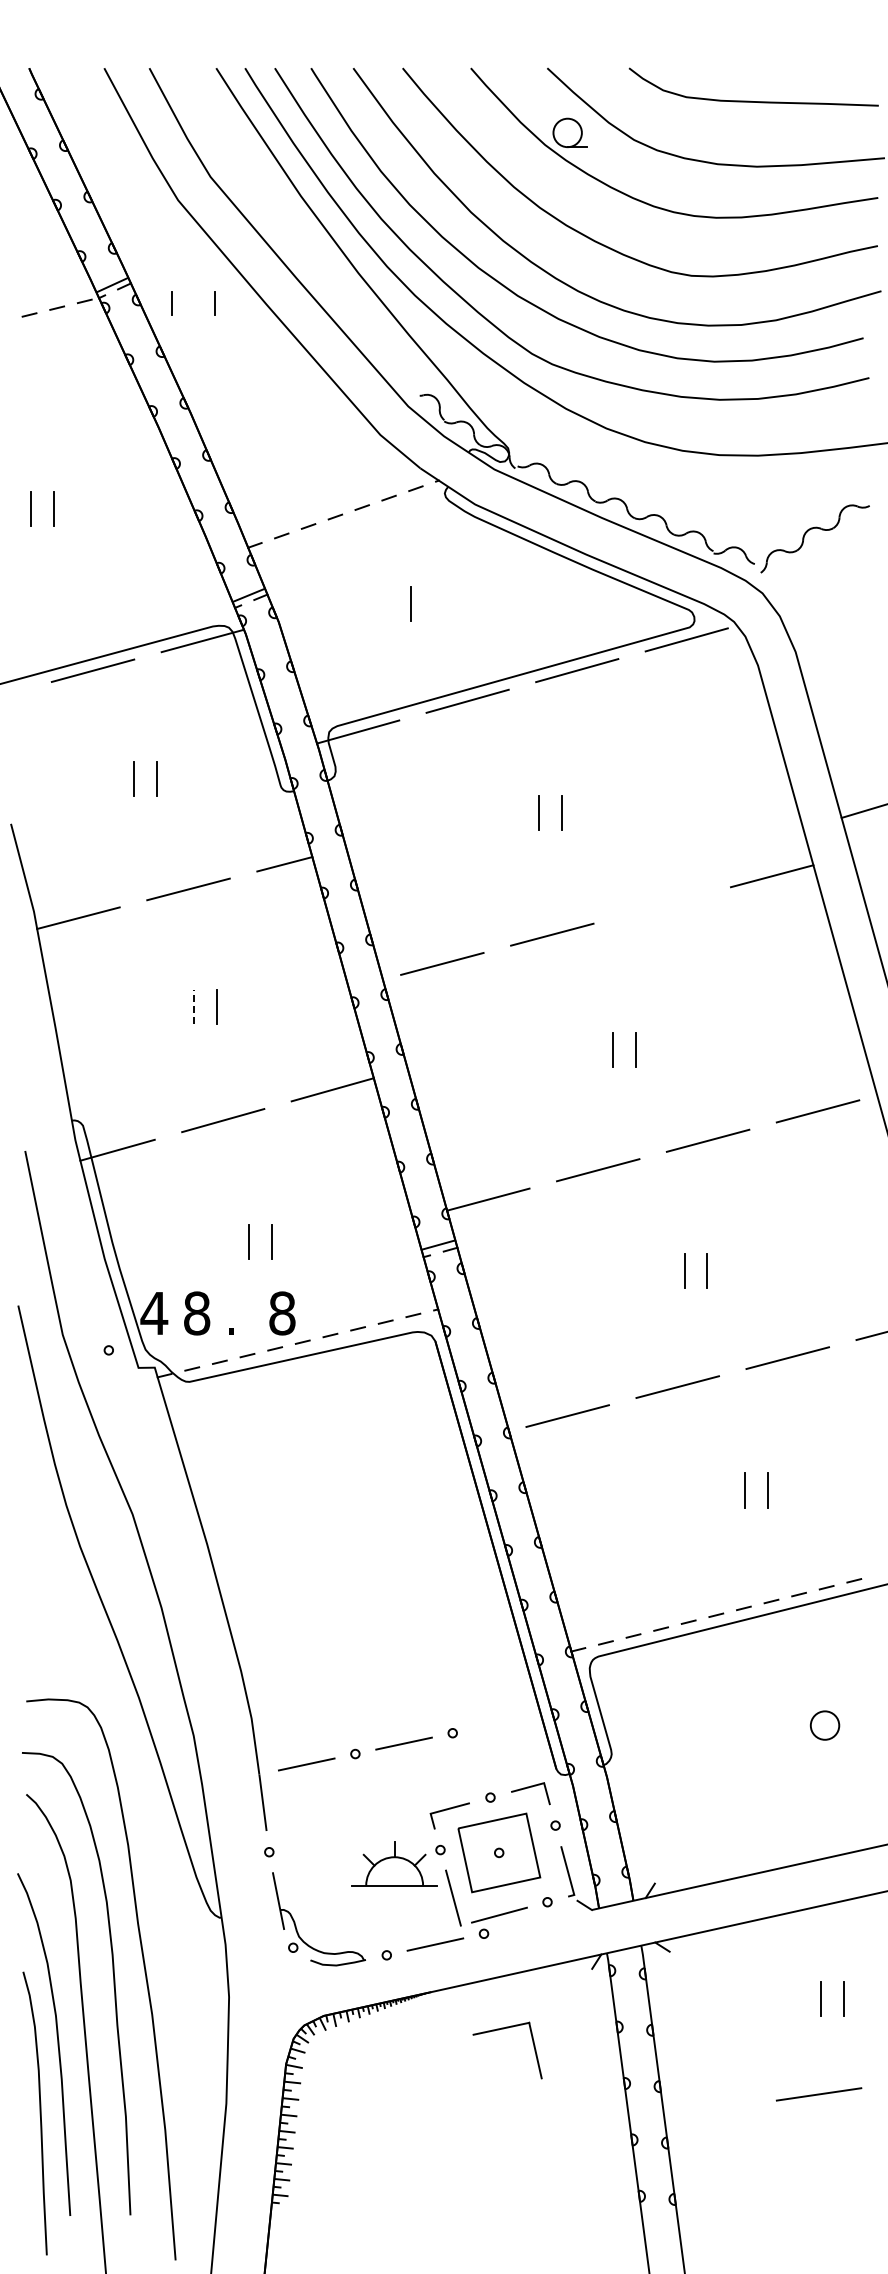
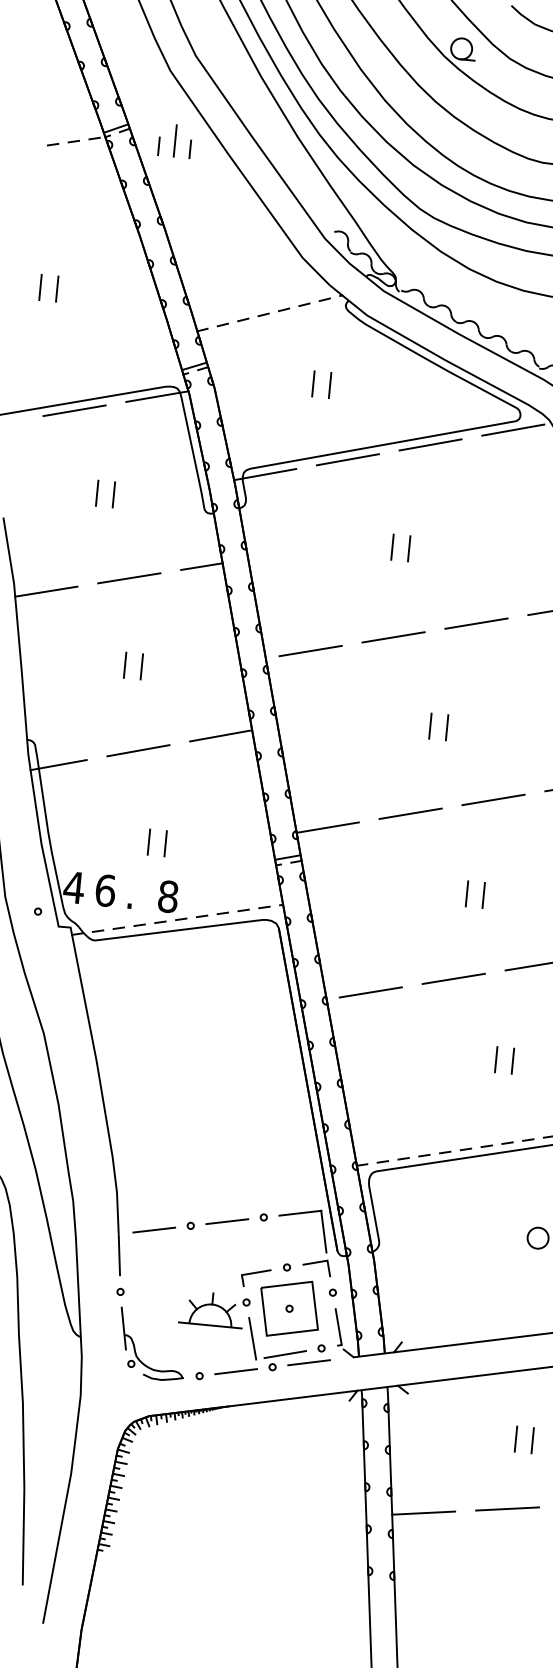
line: (193, 293) -> (175, 140), added
line: (434, 603) -> (330, 385), added
line: (662, 905) -> (476, 623), added
line: (194, 1006) -> (125, 664), dashed -> solid
text: (197, 1313) -> (105, 890), 8 -> 6
line: (532, 1922) -> (309, 1362), added
part: (503, 2029) -> (301, 1213), moved
line: (706, 2110) -> (423, 1512), added

